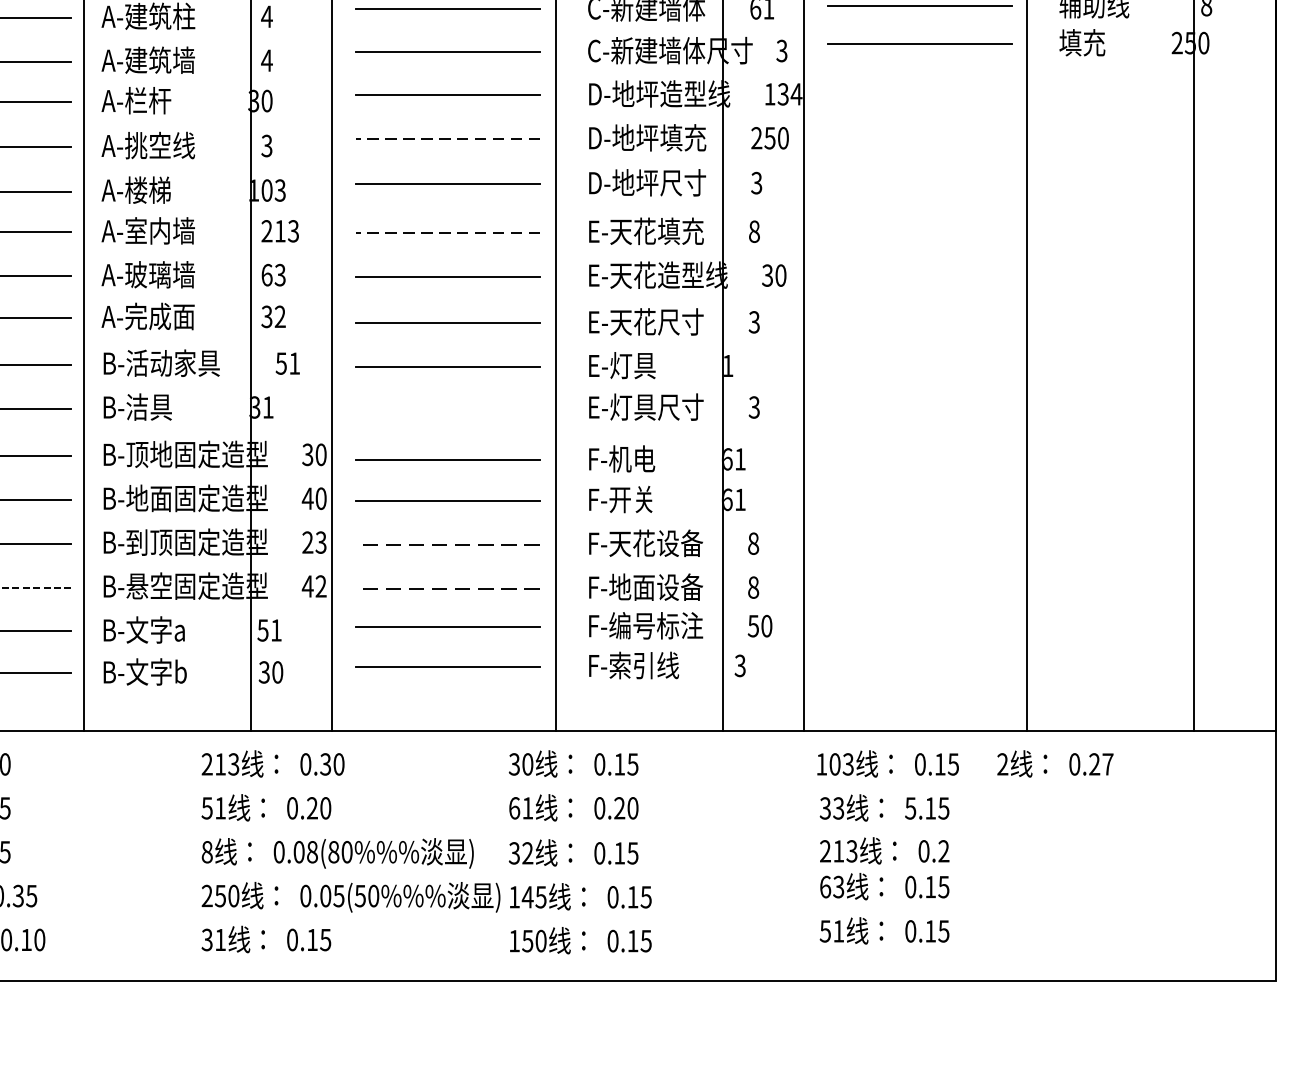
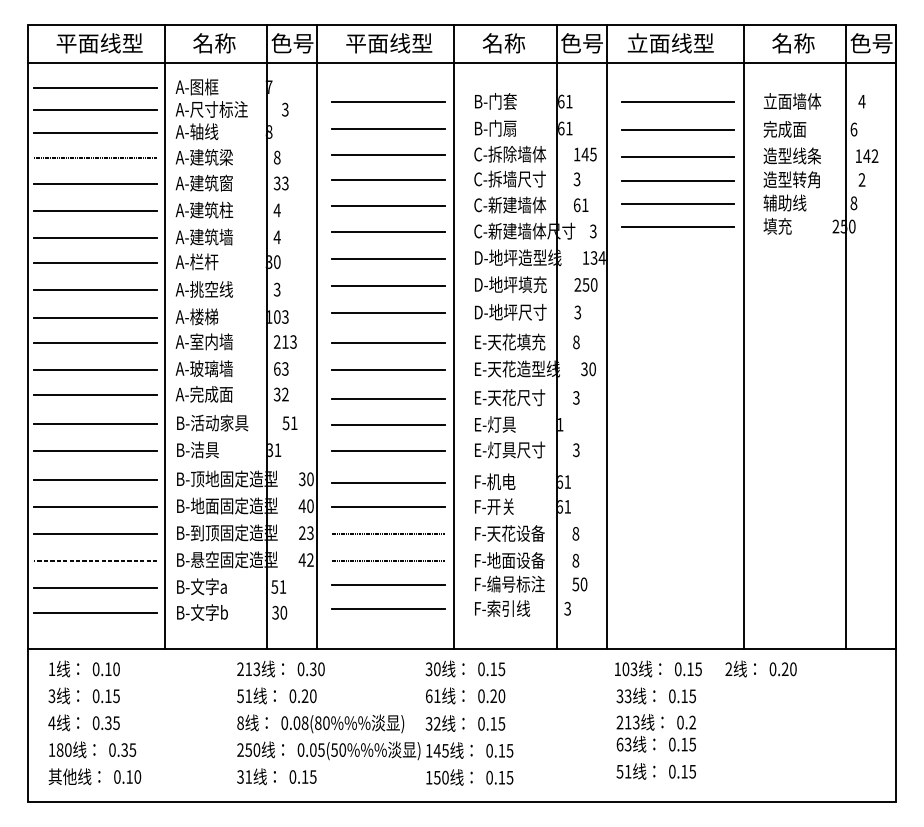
line: (448, 139) -> (388, 285), dashed -> solid
line: (448, 232) -> (388, 342), dashed -> solid
line: (448, 407) -> (388, 450), added
text: (1108, 764) -> (793, 669), 0.27 -> 0.20
text: (909, 808) -> (671, 696), 5.15 -> 0.15

